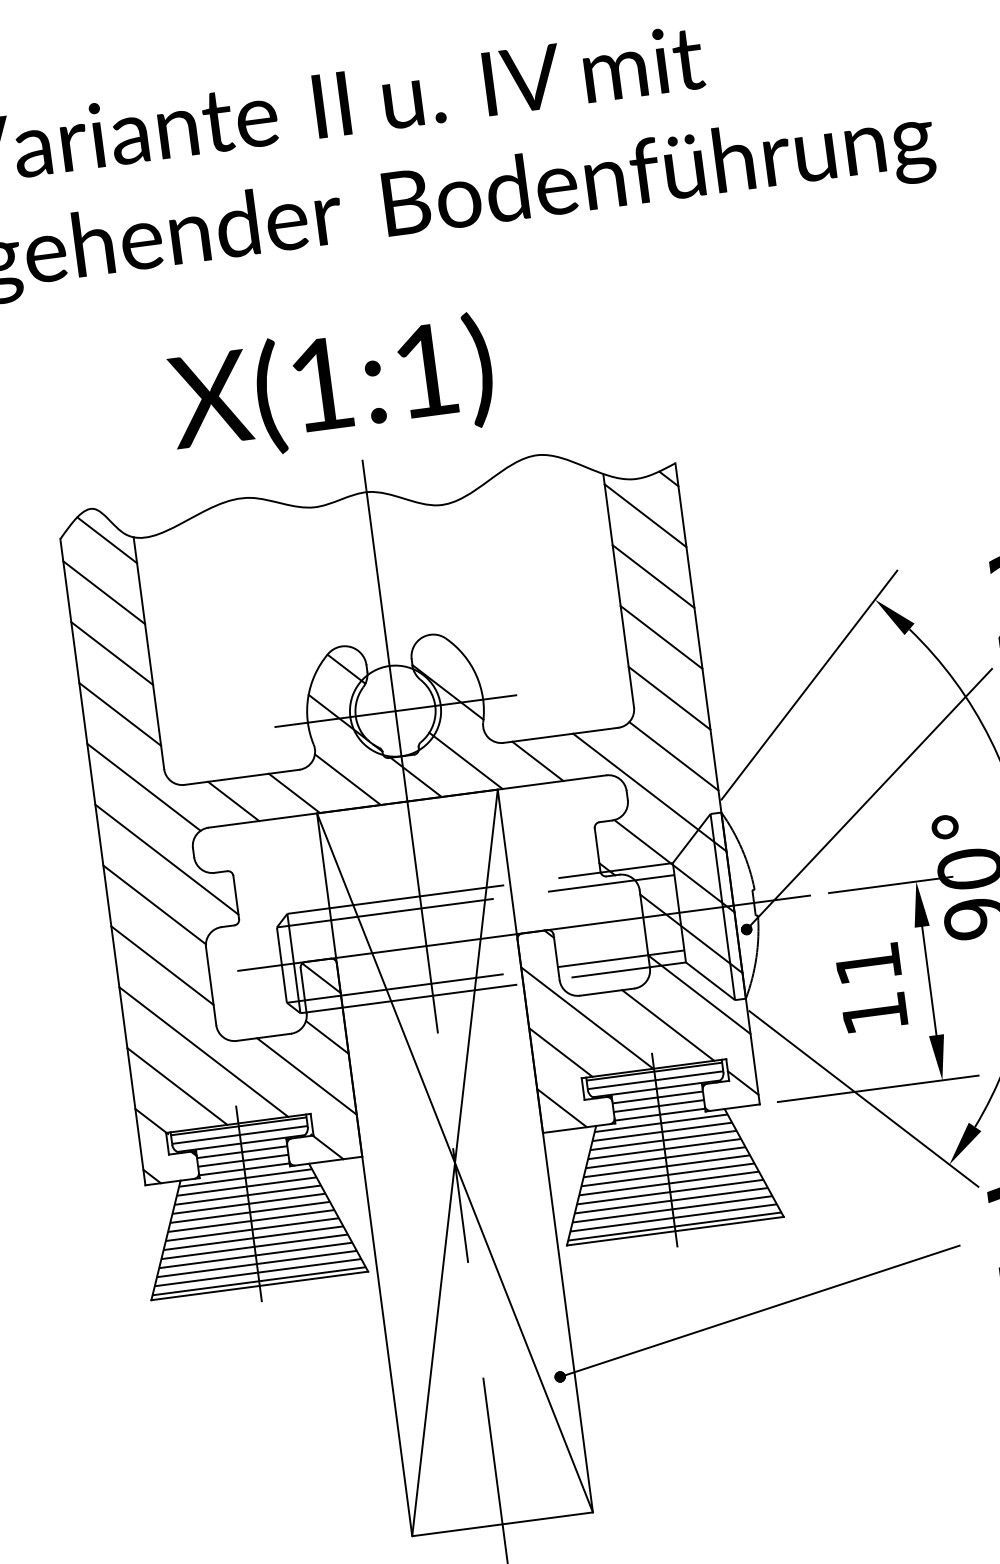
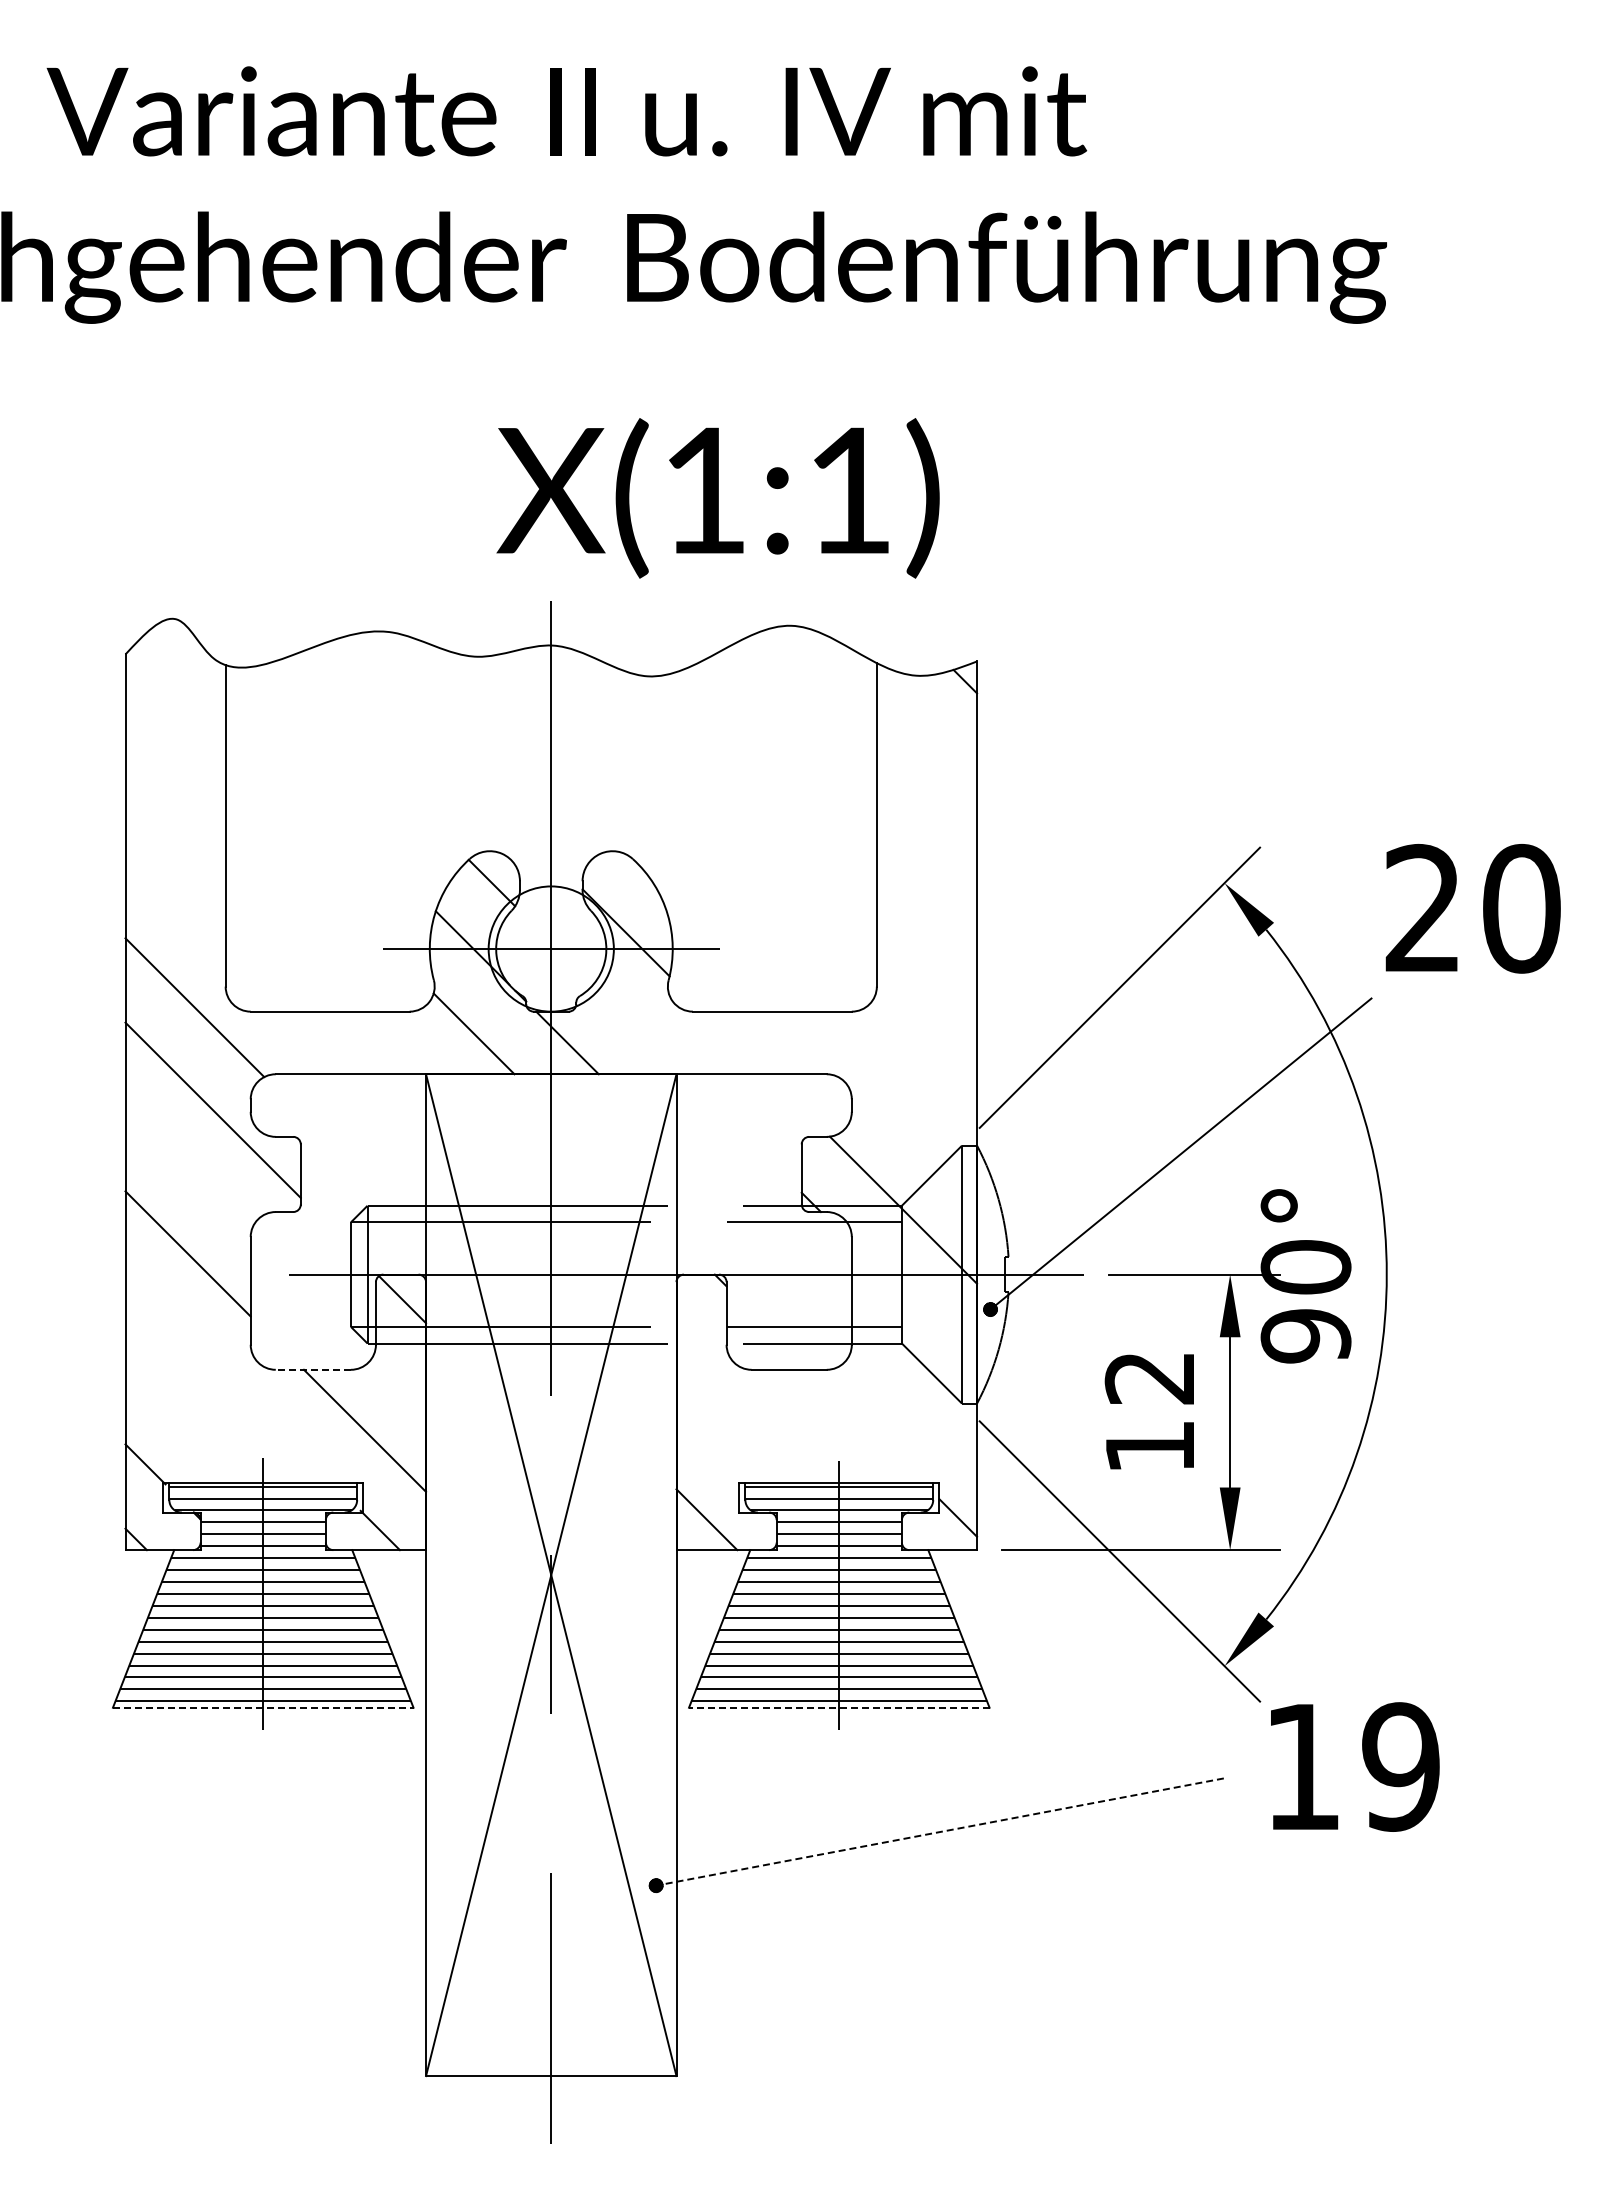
text: (331, 388) -> (717, 498), moved
line: (645, 515) -> (926, 727), removed
line: (106, 540) -> (188, 664), removed
line: (653, 576) -> (926, 811), removed
line: (104, 592) -> (175, 735), removed
line: (661, 637) -> (926, 896), removed
line: (112, 653) -> (175, 819), removed
line: (669, 698) -> (926, 980), removed
line: (120, 714) -> (175, 903), removed
line: (673, 756) -> (922, 1060), removed
line: (466, 760) -> (638, 1029), removed
line: (537, 761) -> (735, 1042), removed
line: (650, 792) -> (883, 1105), removed
line: (294, 793) -> (398, 1042), removed
line: (233, 801) -> (314, 1042), removed
line: (154, 904) -> (188, 1169), removed
line: (691, 933) -> (914, 1305), removed
text: (867, 964) -> (1148, 1378), 11 -> 12
line: (699, 994) -> (914, 1389), removed
line: (587, 1018) -> (757, 1401), removed
line: (668, 1024) -> (866, 1425), removed
line: (263, 1037) -> (313, 1369), solid -> dashed
line: (327, 1037) -> (399, 1381), removed
line: (203, 1051) -> (228, 1378), removed
line: (560, 1052) -> (715, 1443), removed
line: (177, 1086) -> (186, 1421), removed
line: (674, 1231) -> (838, 1707), solid -> dashed
line: (259, 1285) -> (263, 1707), solid -> dashed
line: (760, 1311) -> (940, 1832), solid -> dashed

